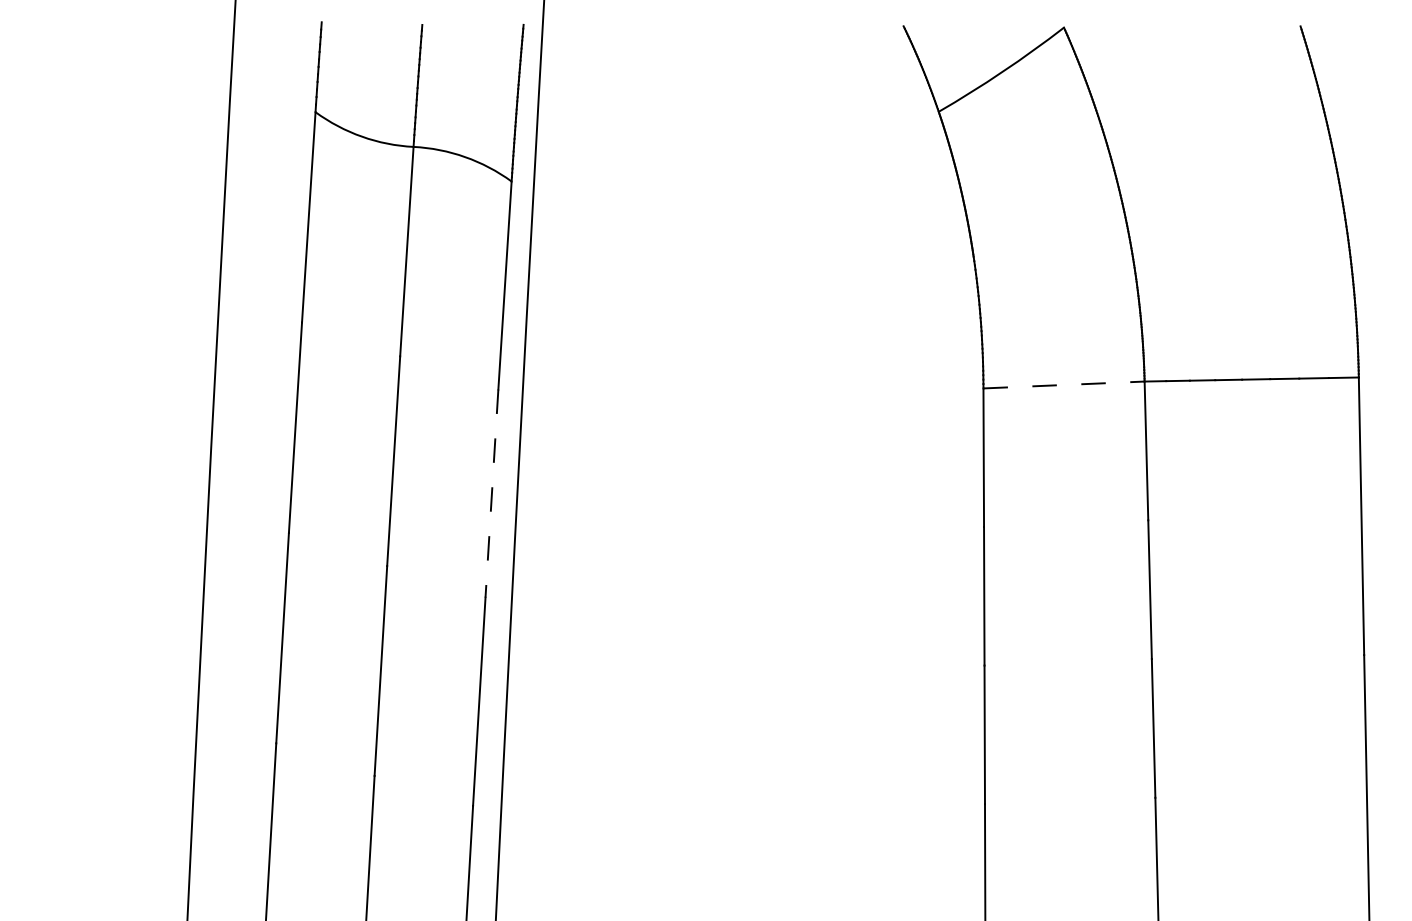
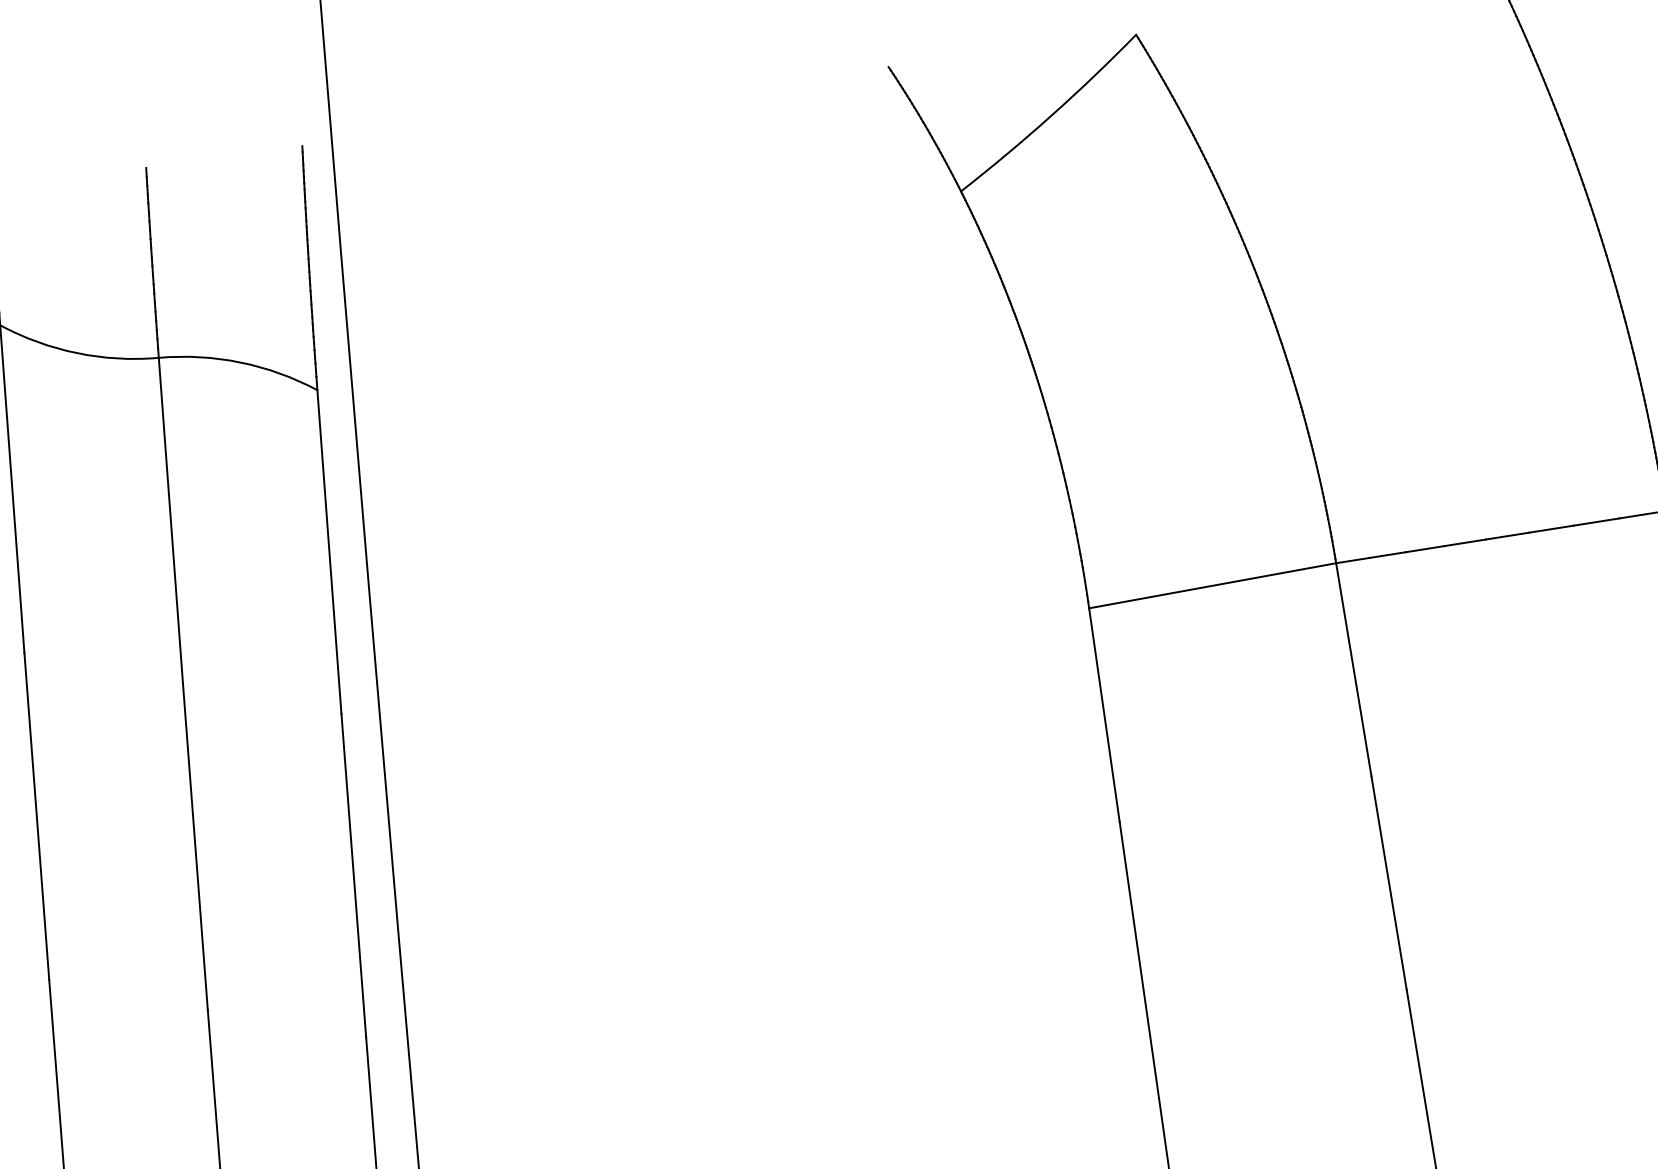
line: (1064, 385) -> (1213, 586), dashed -> solid
line: (491, 494) -> (353, 877), dashed -> solid

